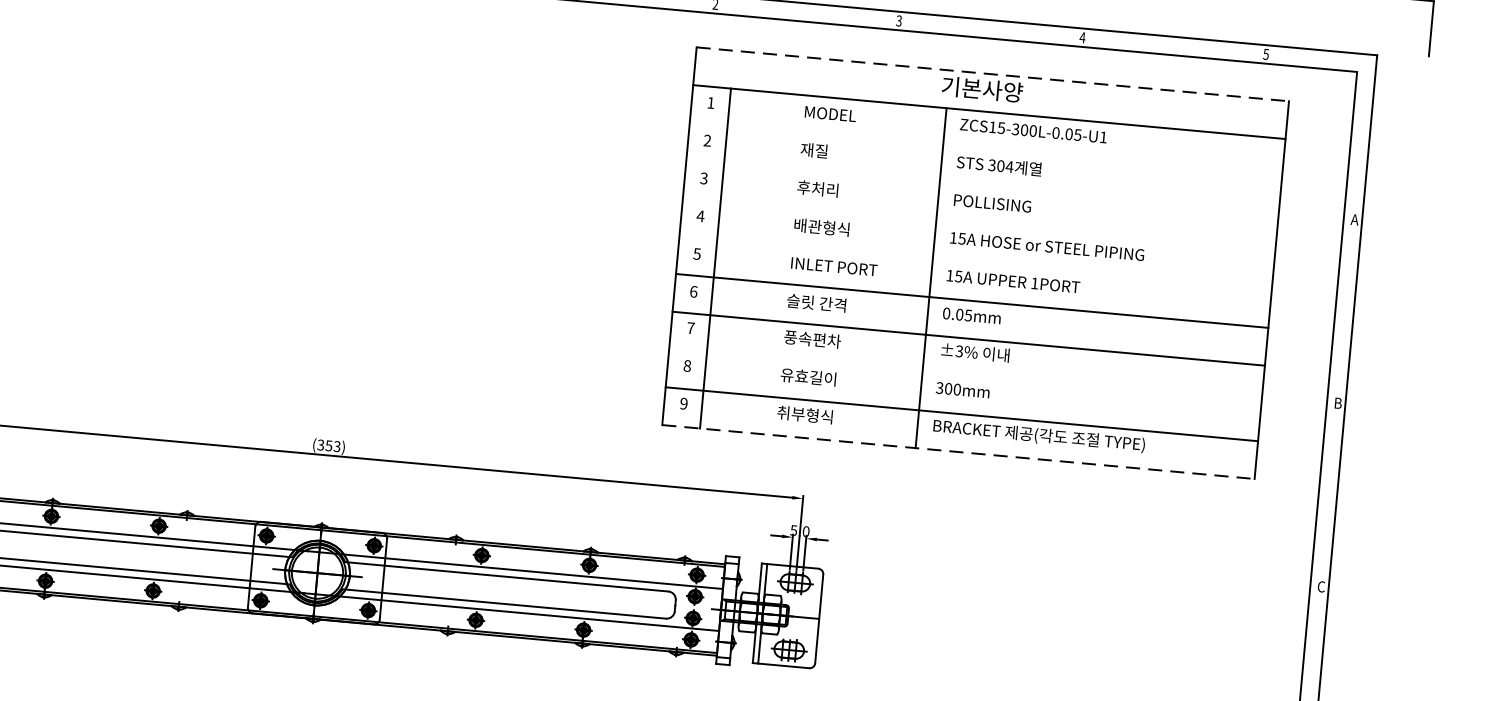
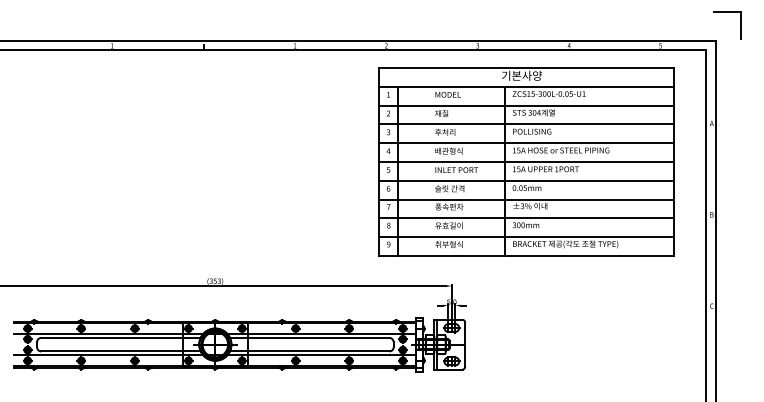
line: (992, 73) -> (526, 67), dashed -> solid
line: (983, 149) -> (525, 105), added
line: (980, 187) -> (525, 124), added
line: (977, 225) -> (525, 143), added
line: (973, 262) -> (525, 161), added
line: (963, 376) -> (525, 218), added
line: (958, 453) -> (526, 256), dashed -> solid

